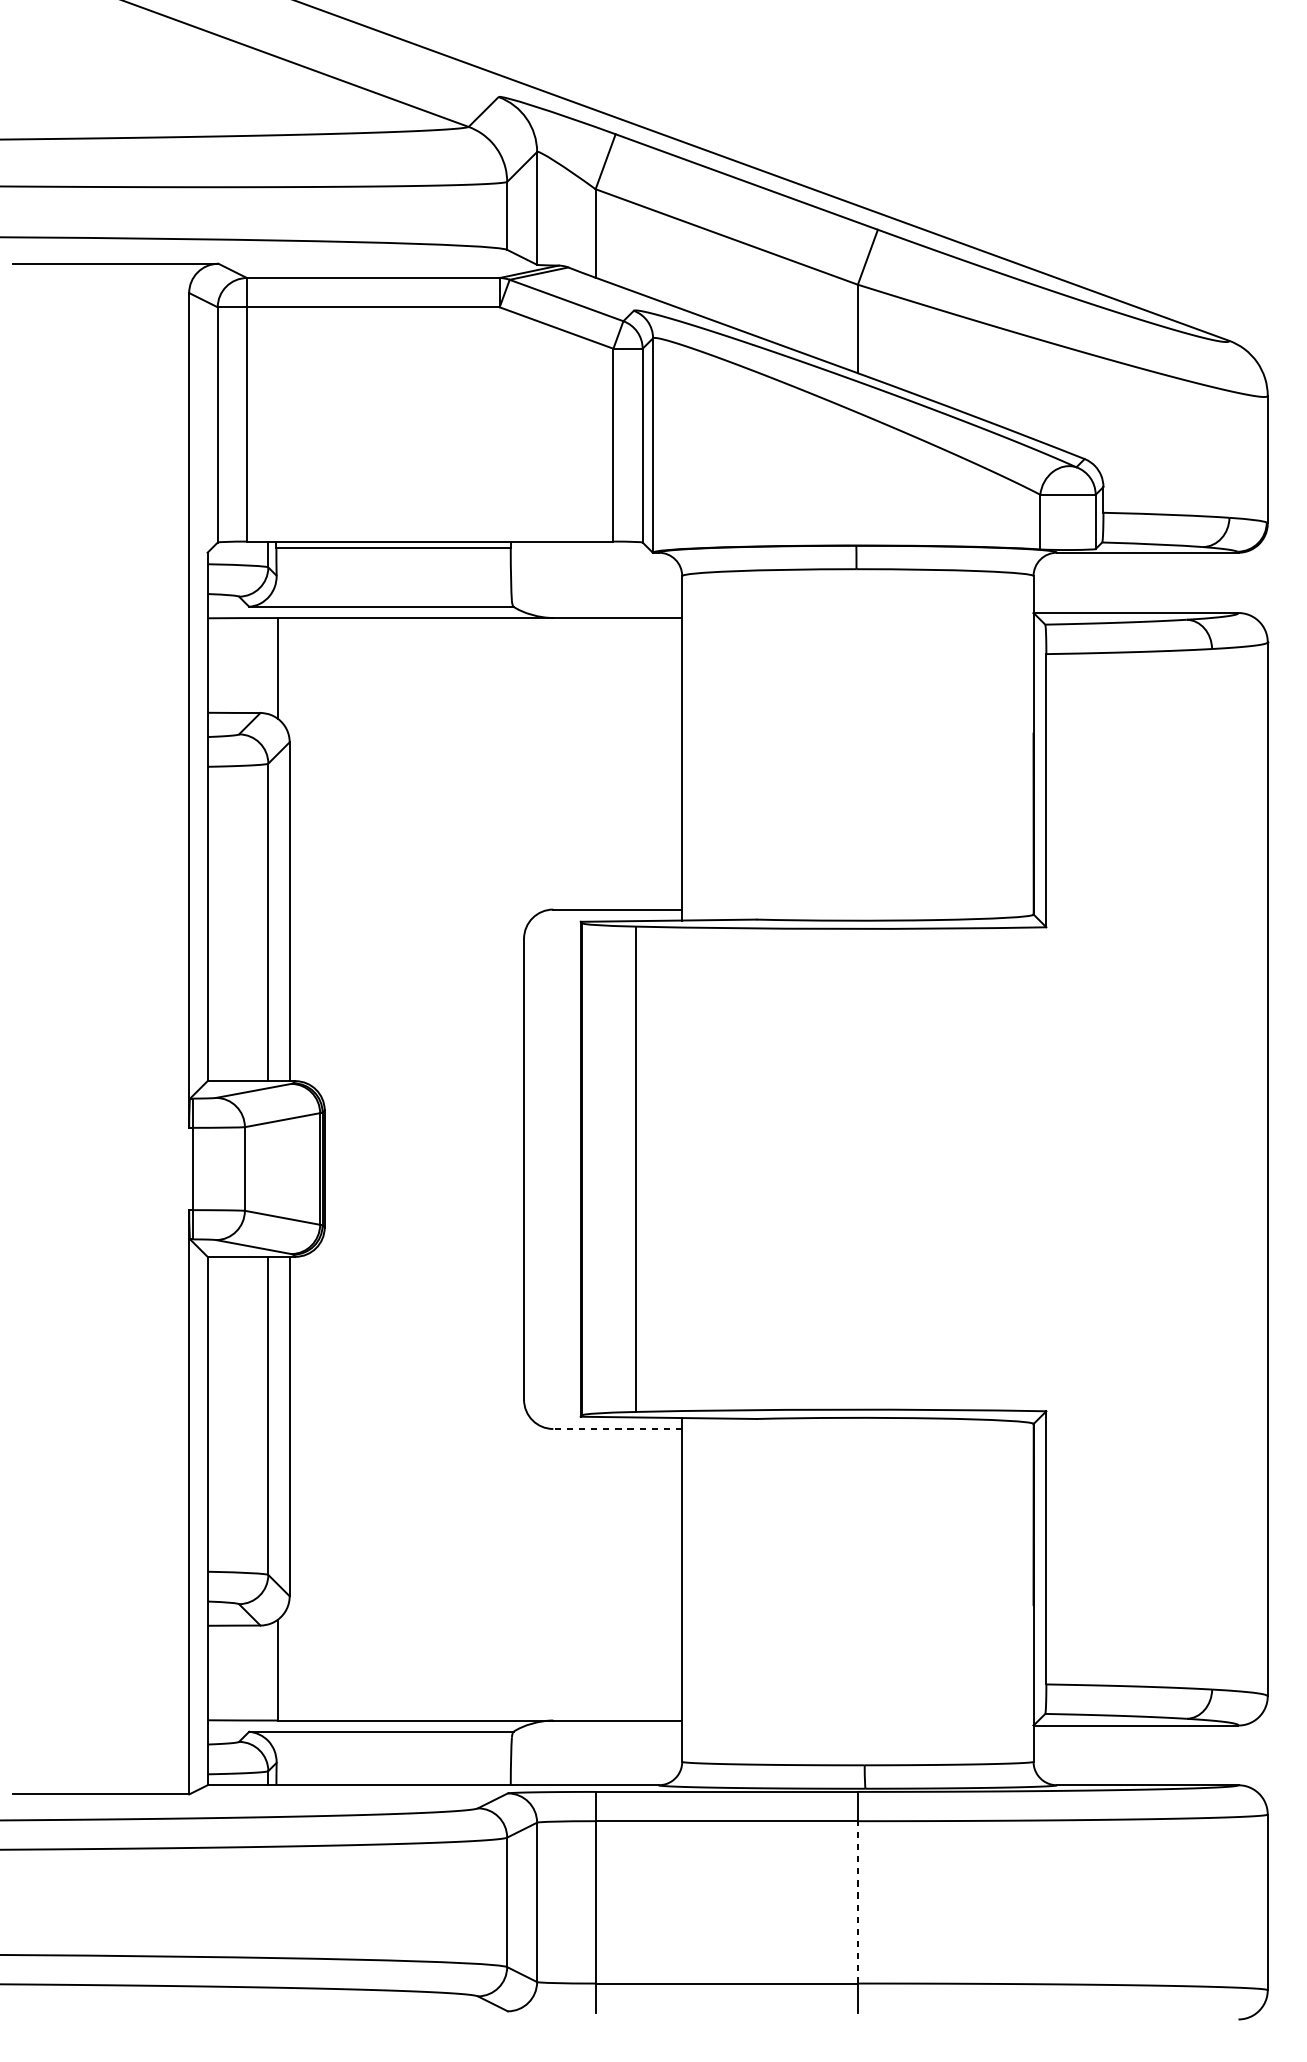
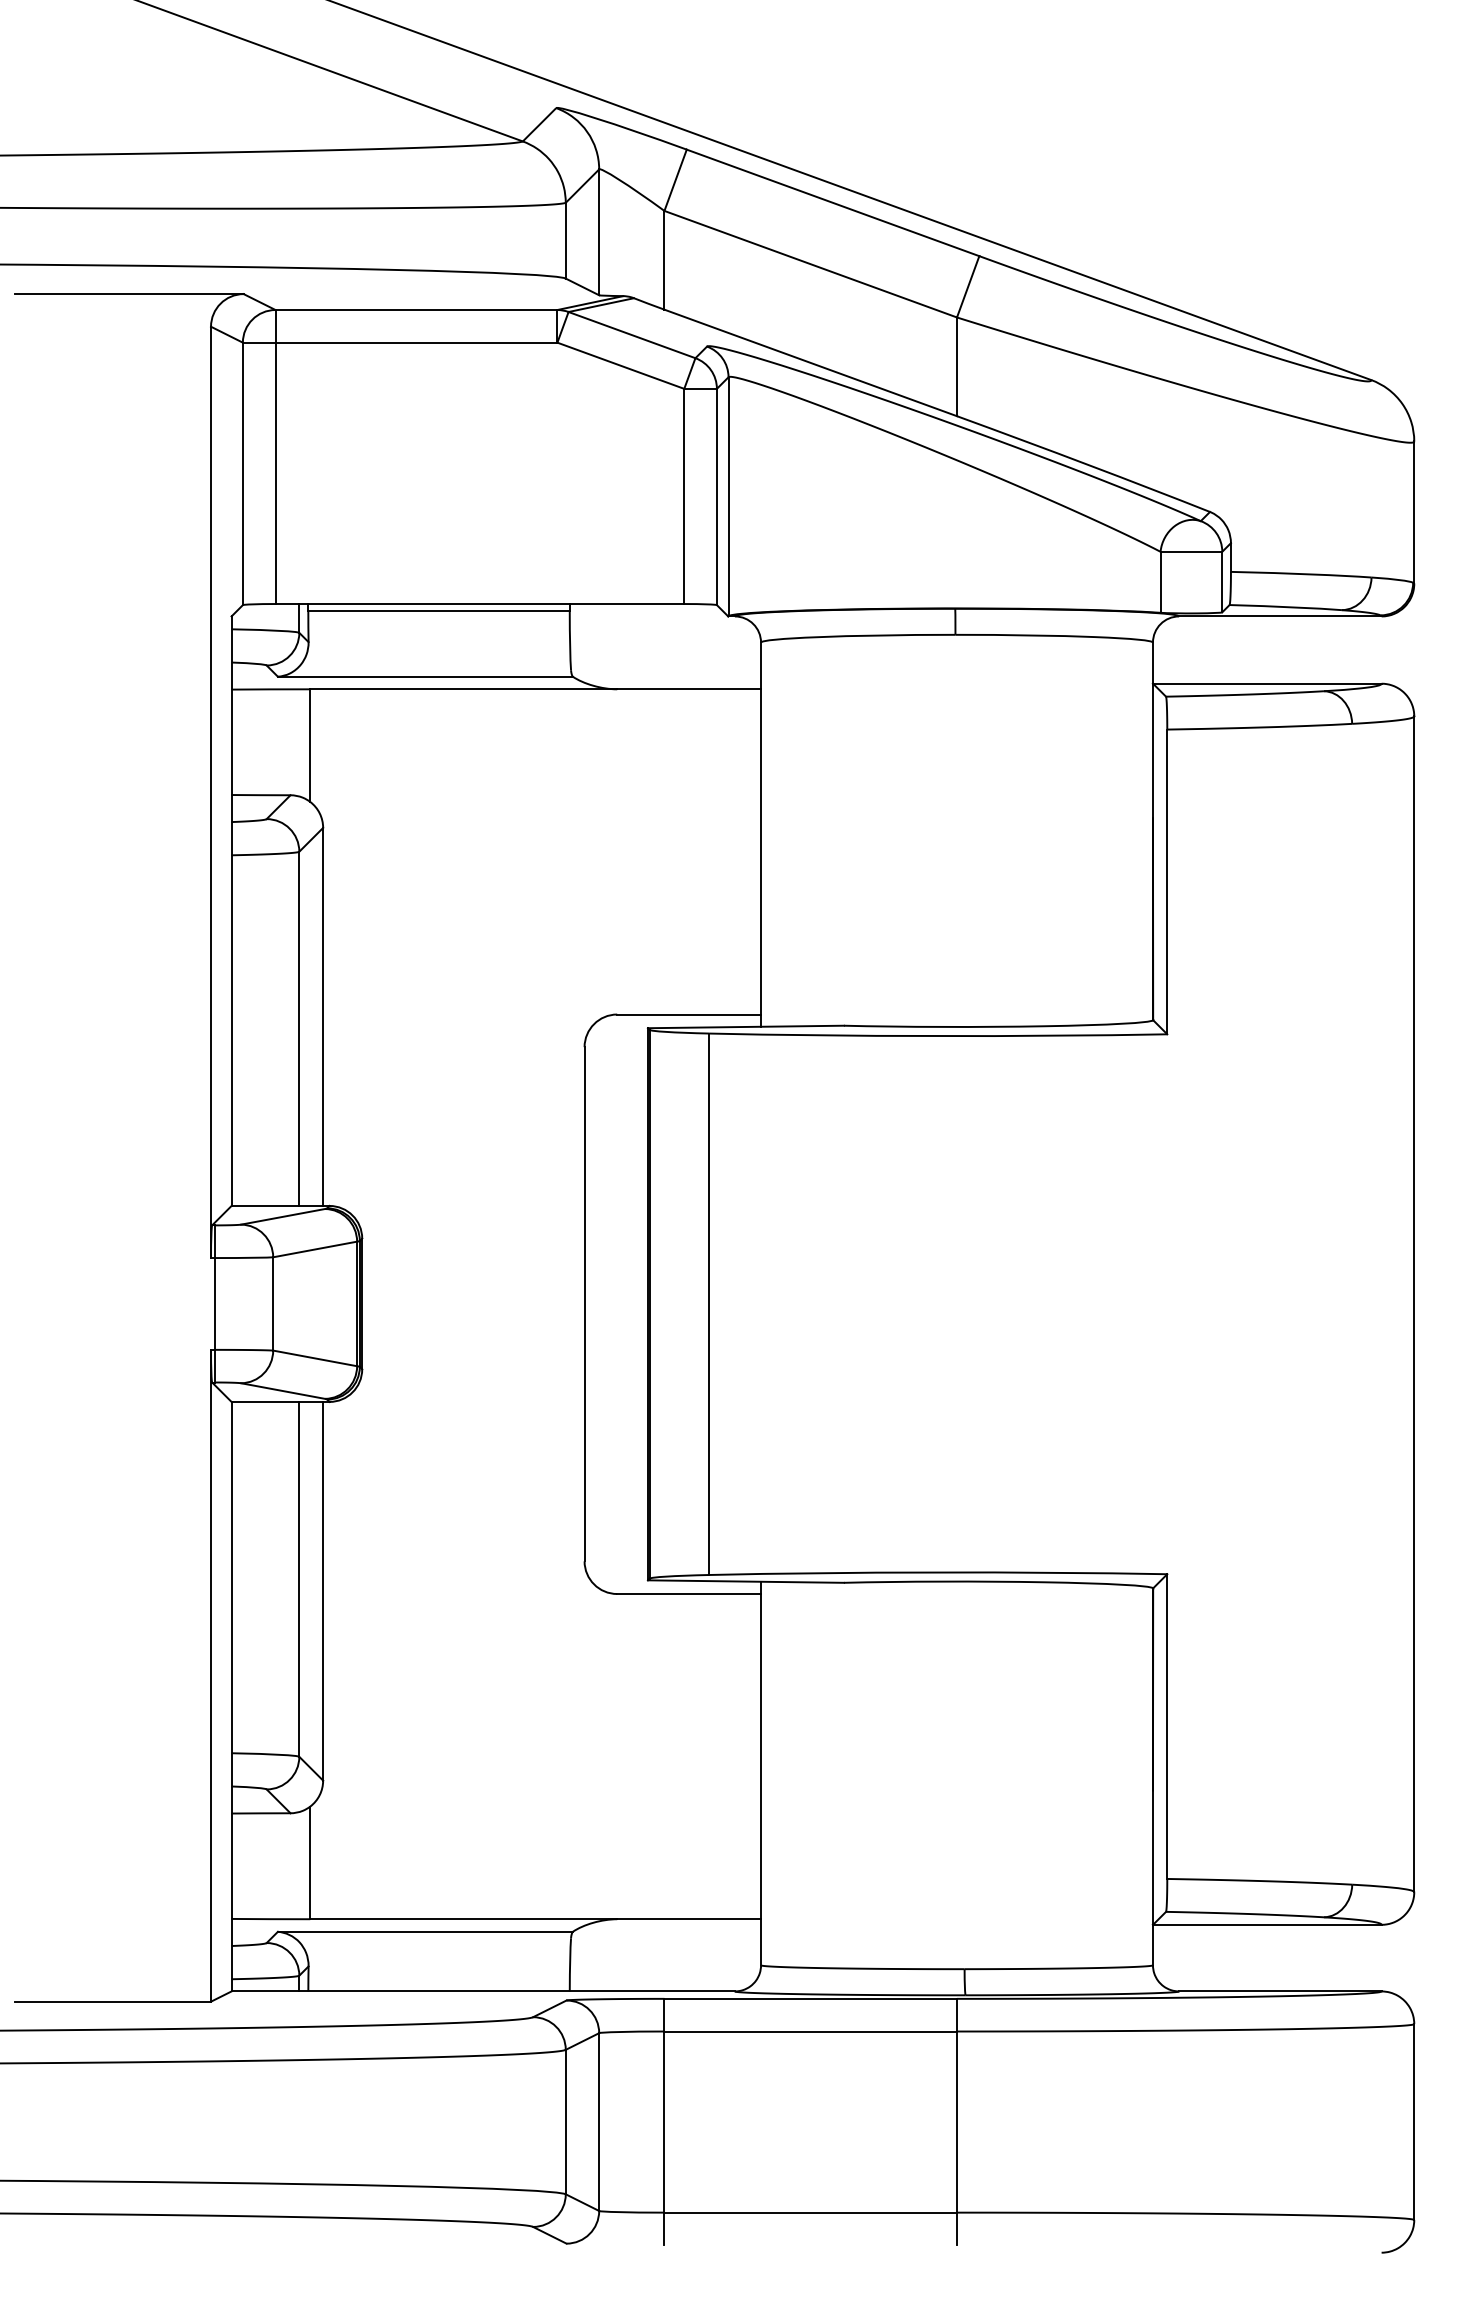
line: (618, 1429) -> (689, 1594), dashed -> solid
line: (858, 1902) -> (957, 2122), dashed -> solid

